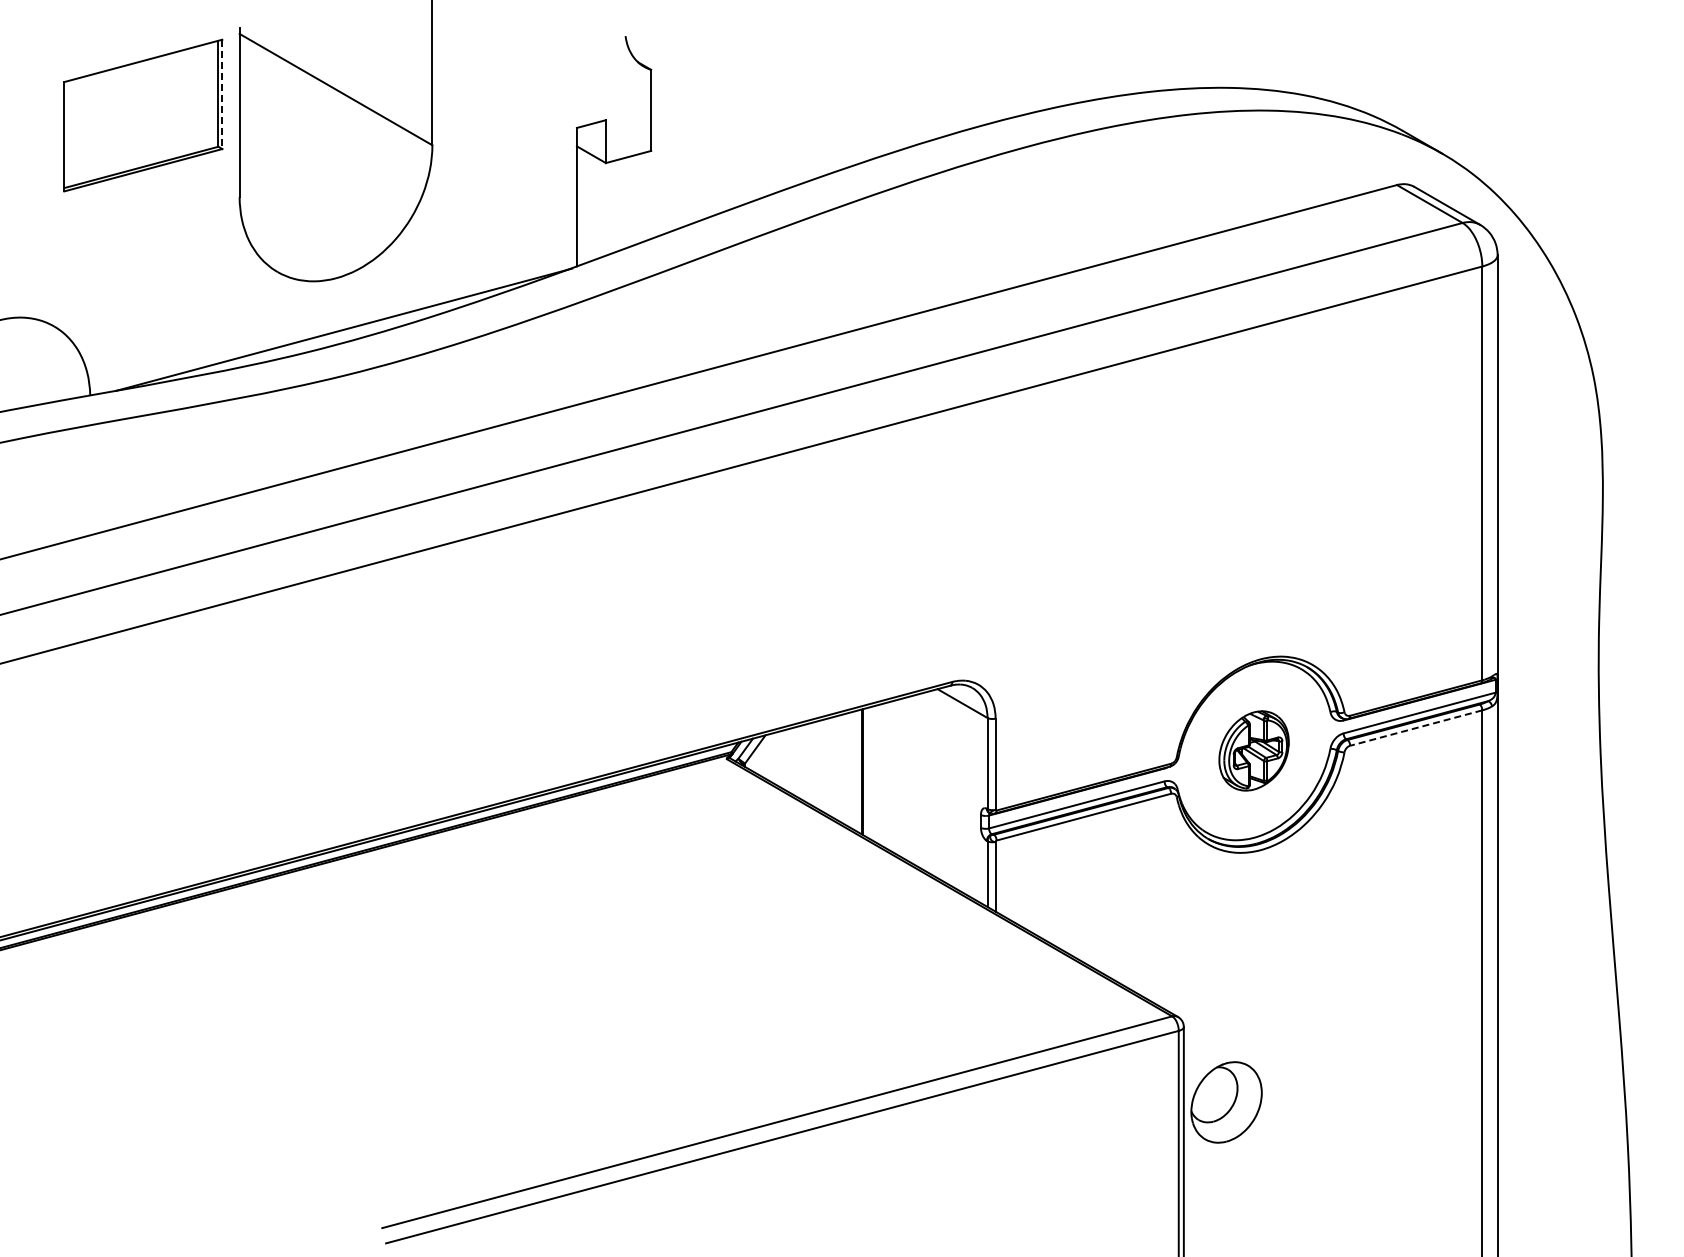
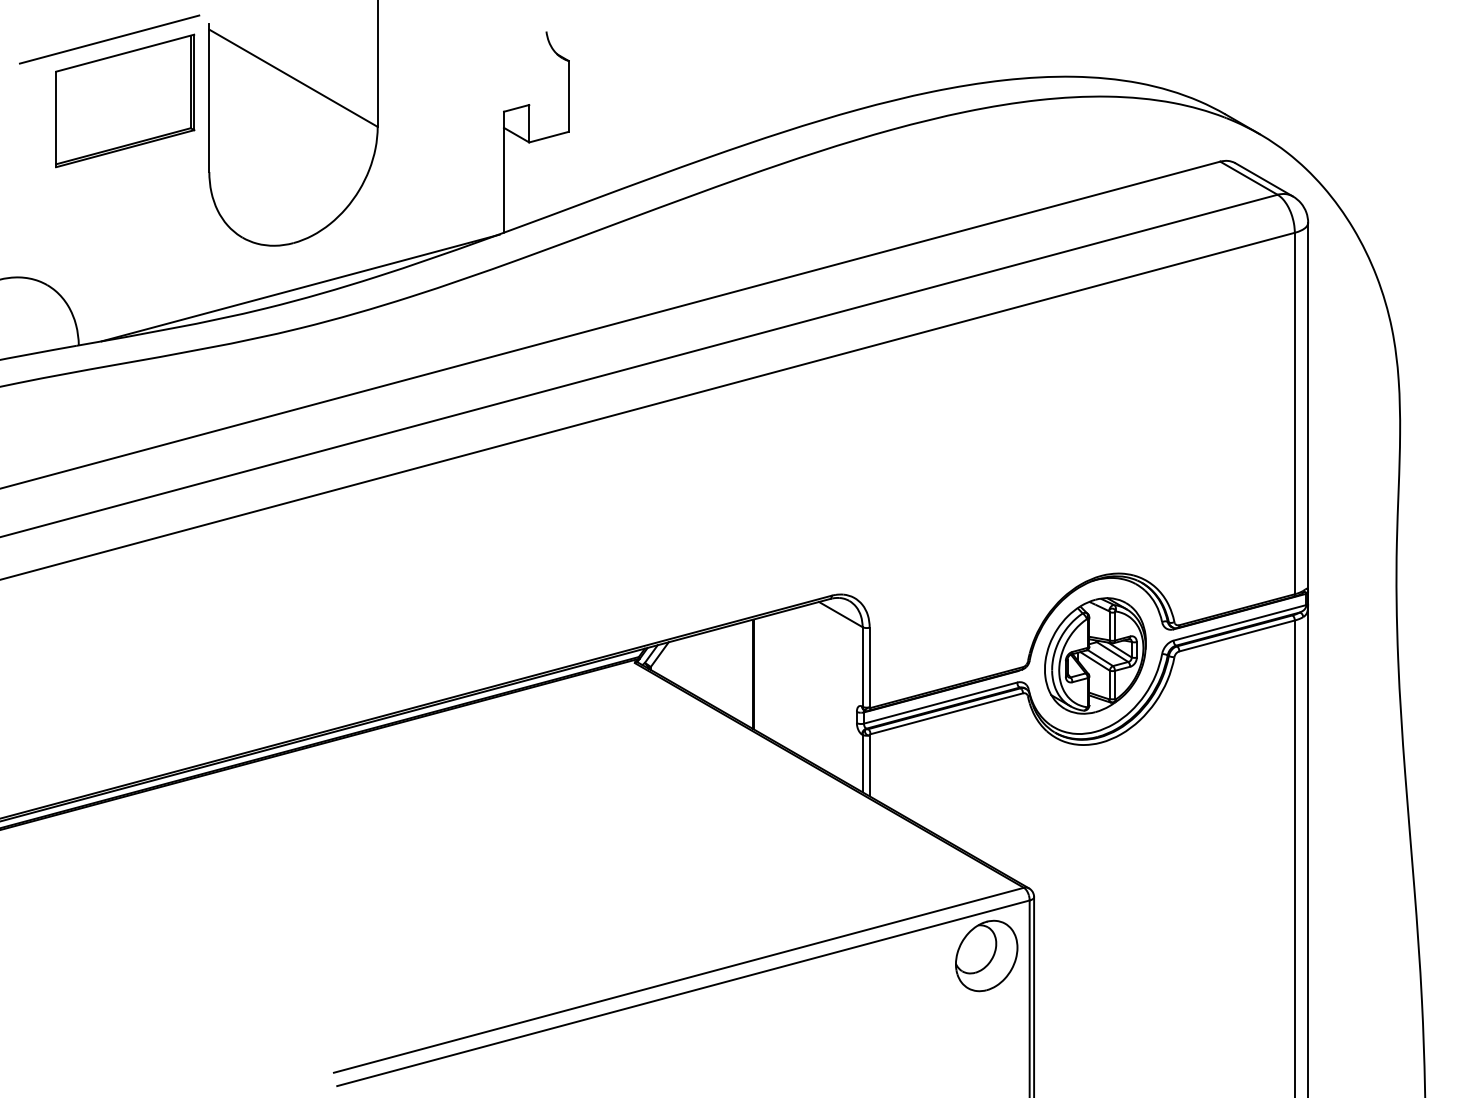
line: (125, 44) -> (109, 38), added
line: (222, 94) -> (194, 82), dashed -> solid
line: (1415, 728) -> (1236, 636), dashed -> solid
part: (1253, 750) -> (1094, 655), size x1.67
part: (1226, 1102) -> (986, 956), moved

